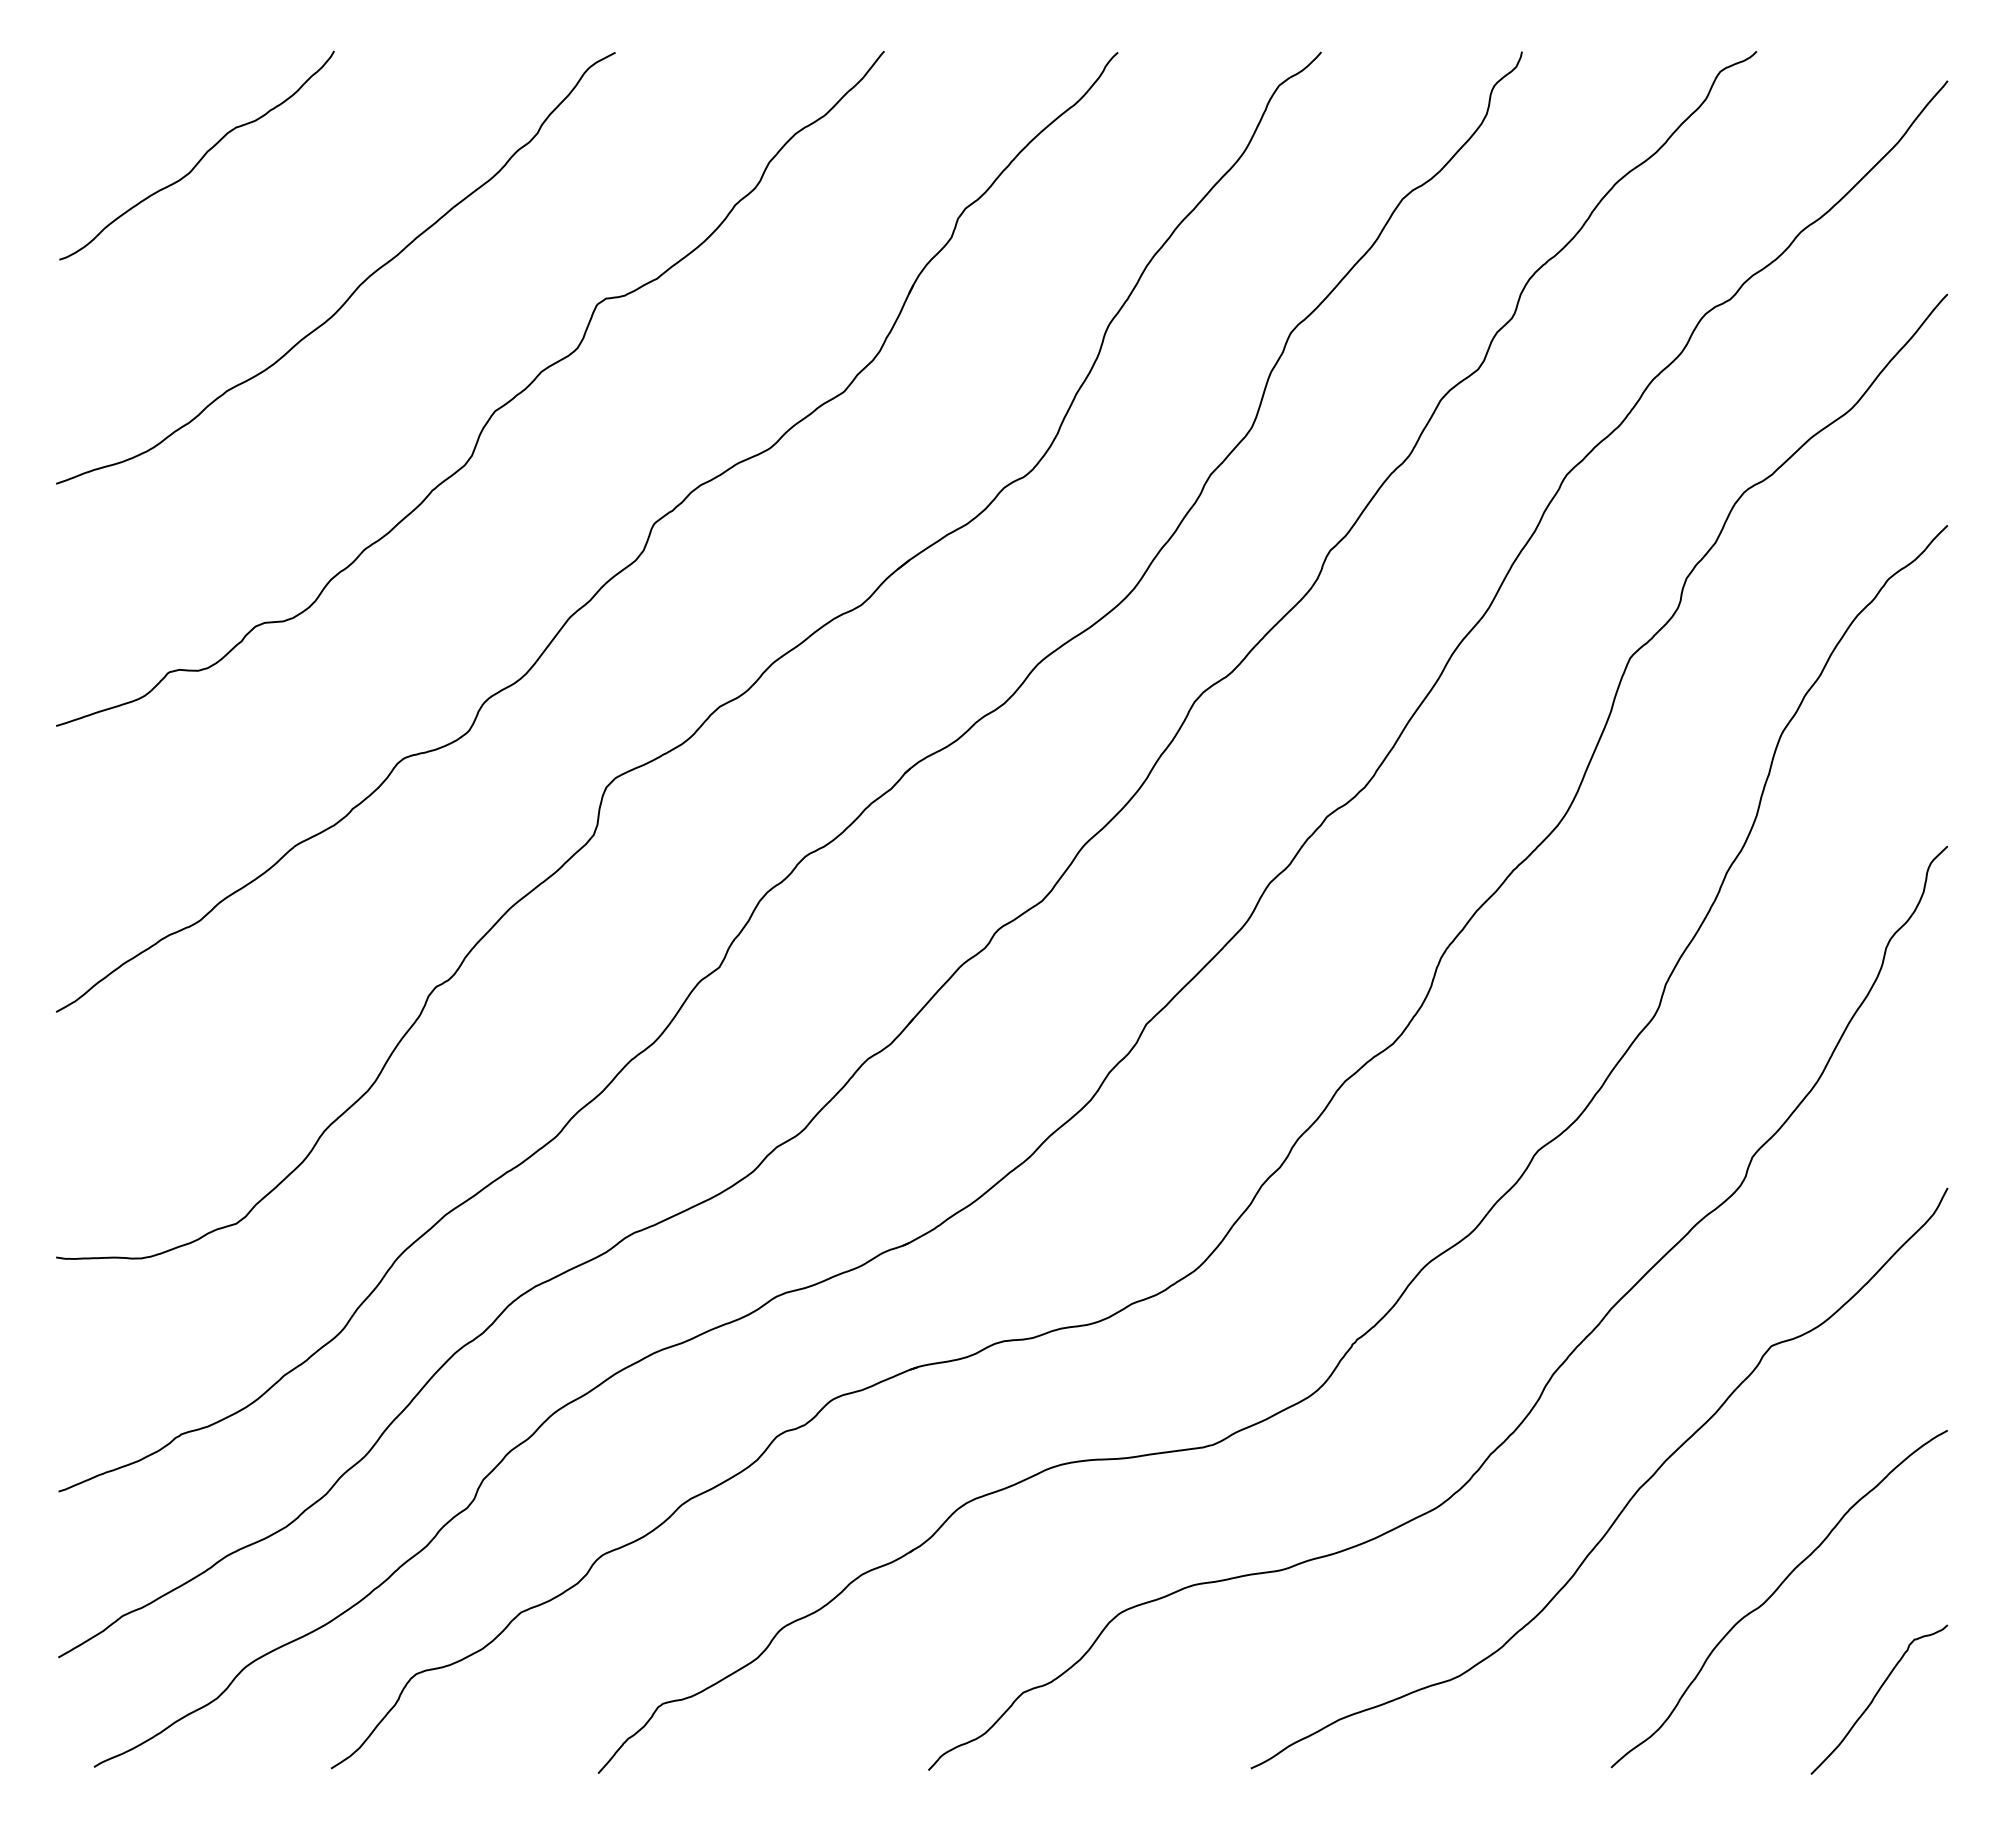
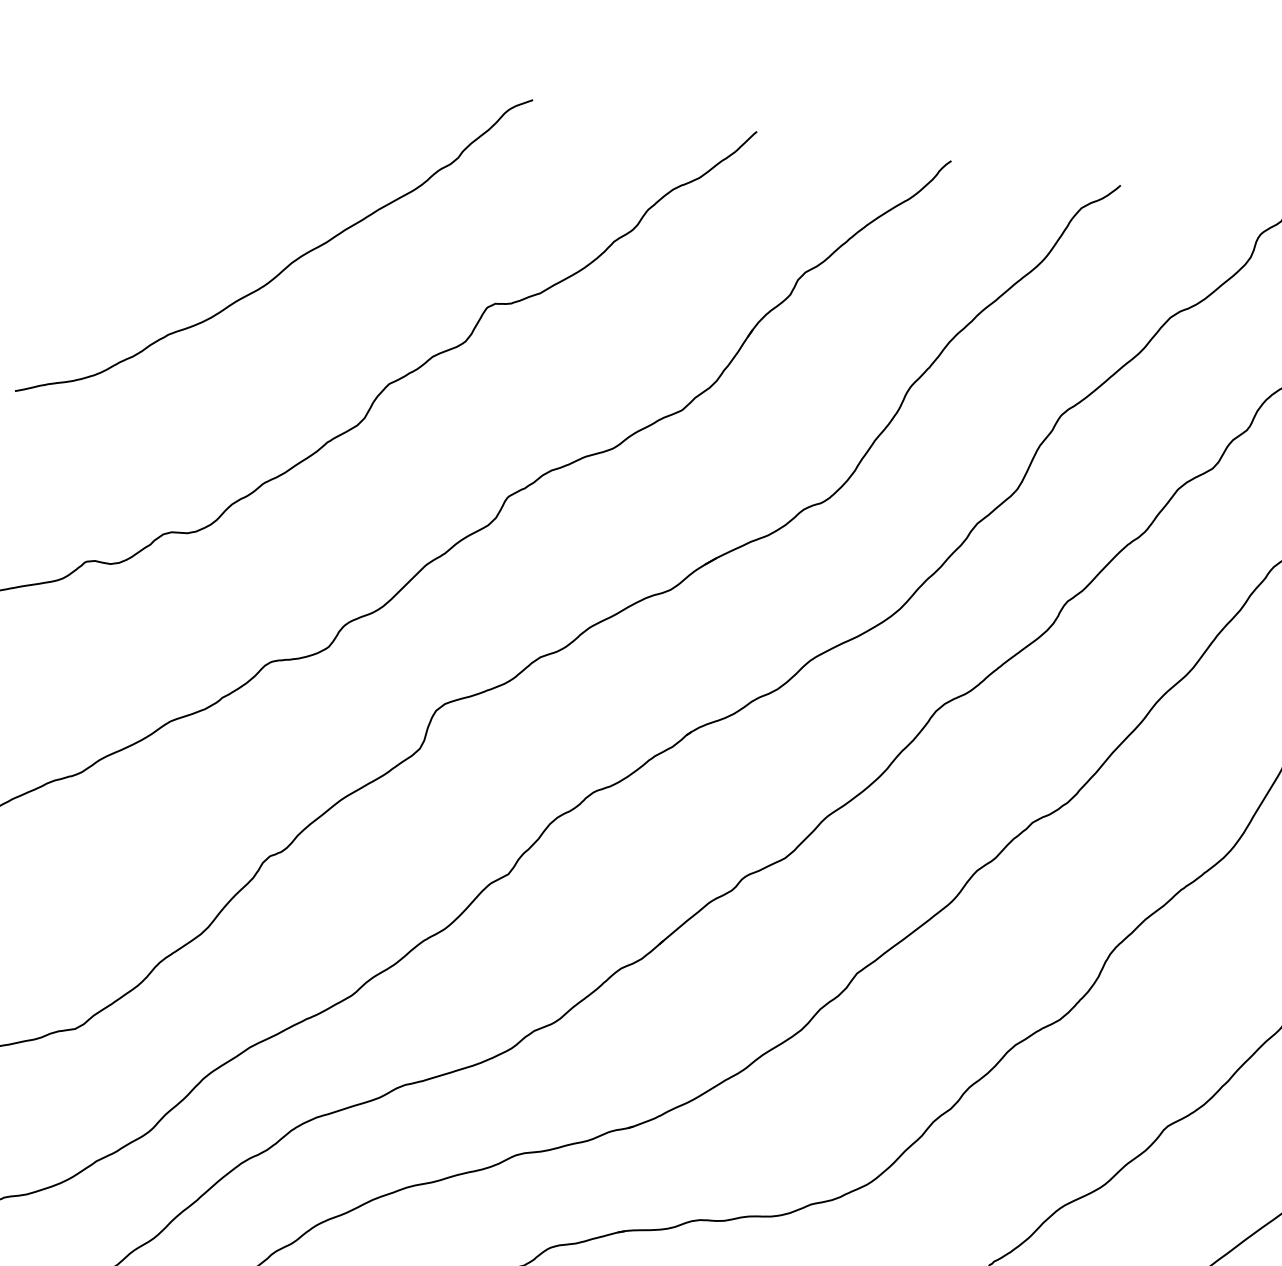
curve: (200, 158) -> (174, 137), removed

